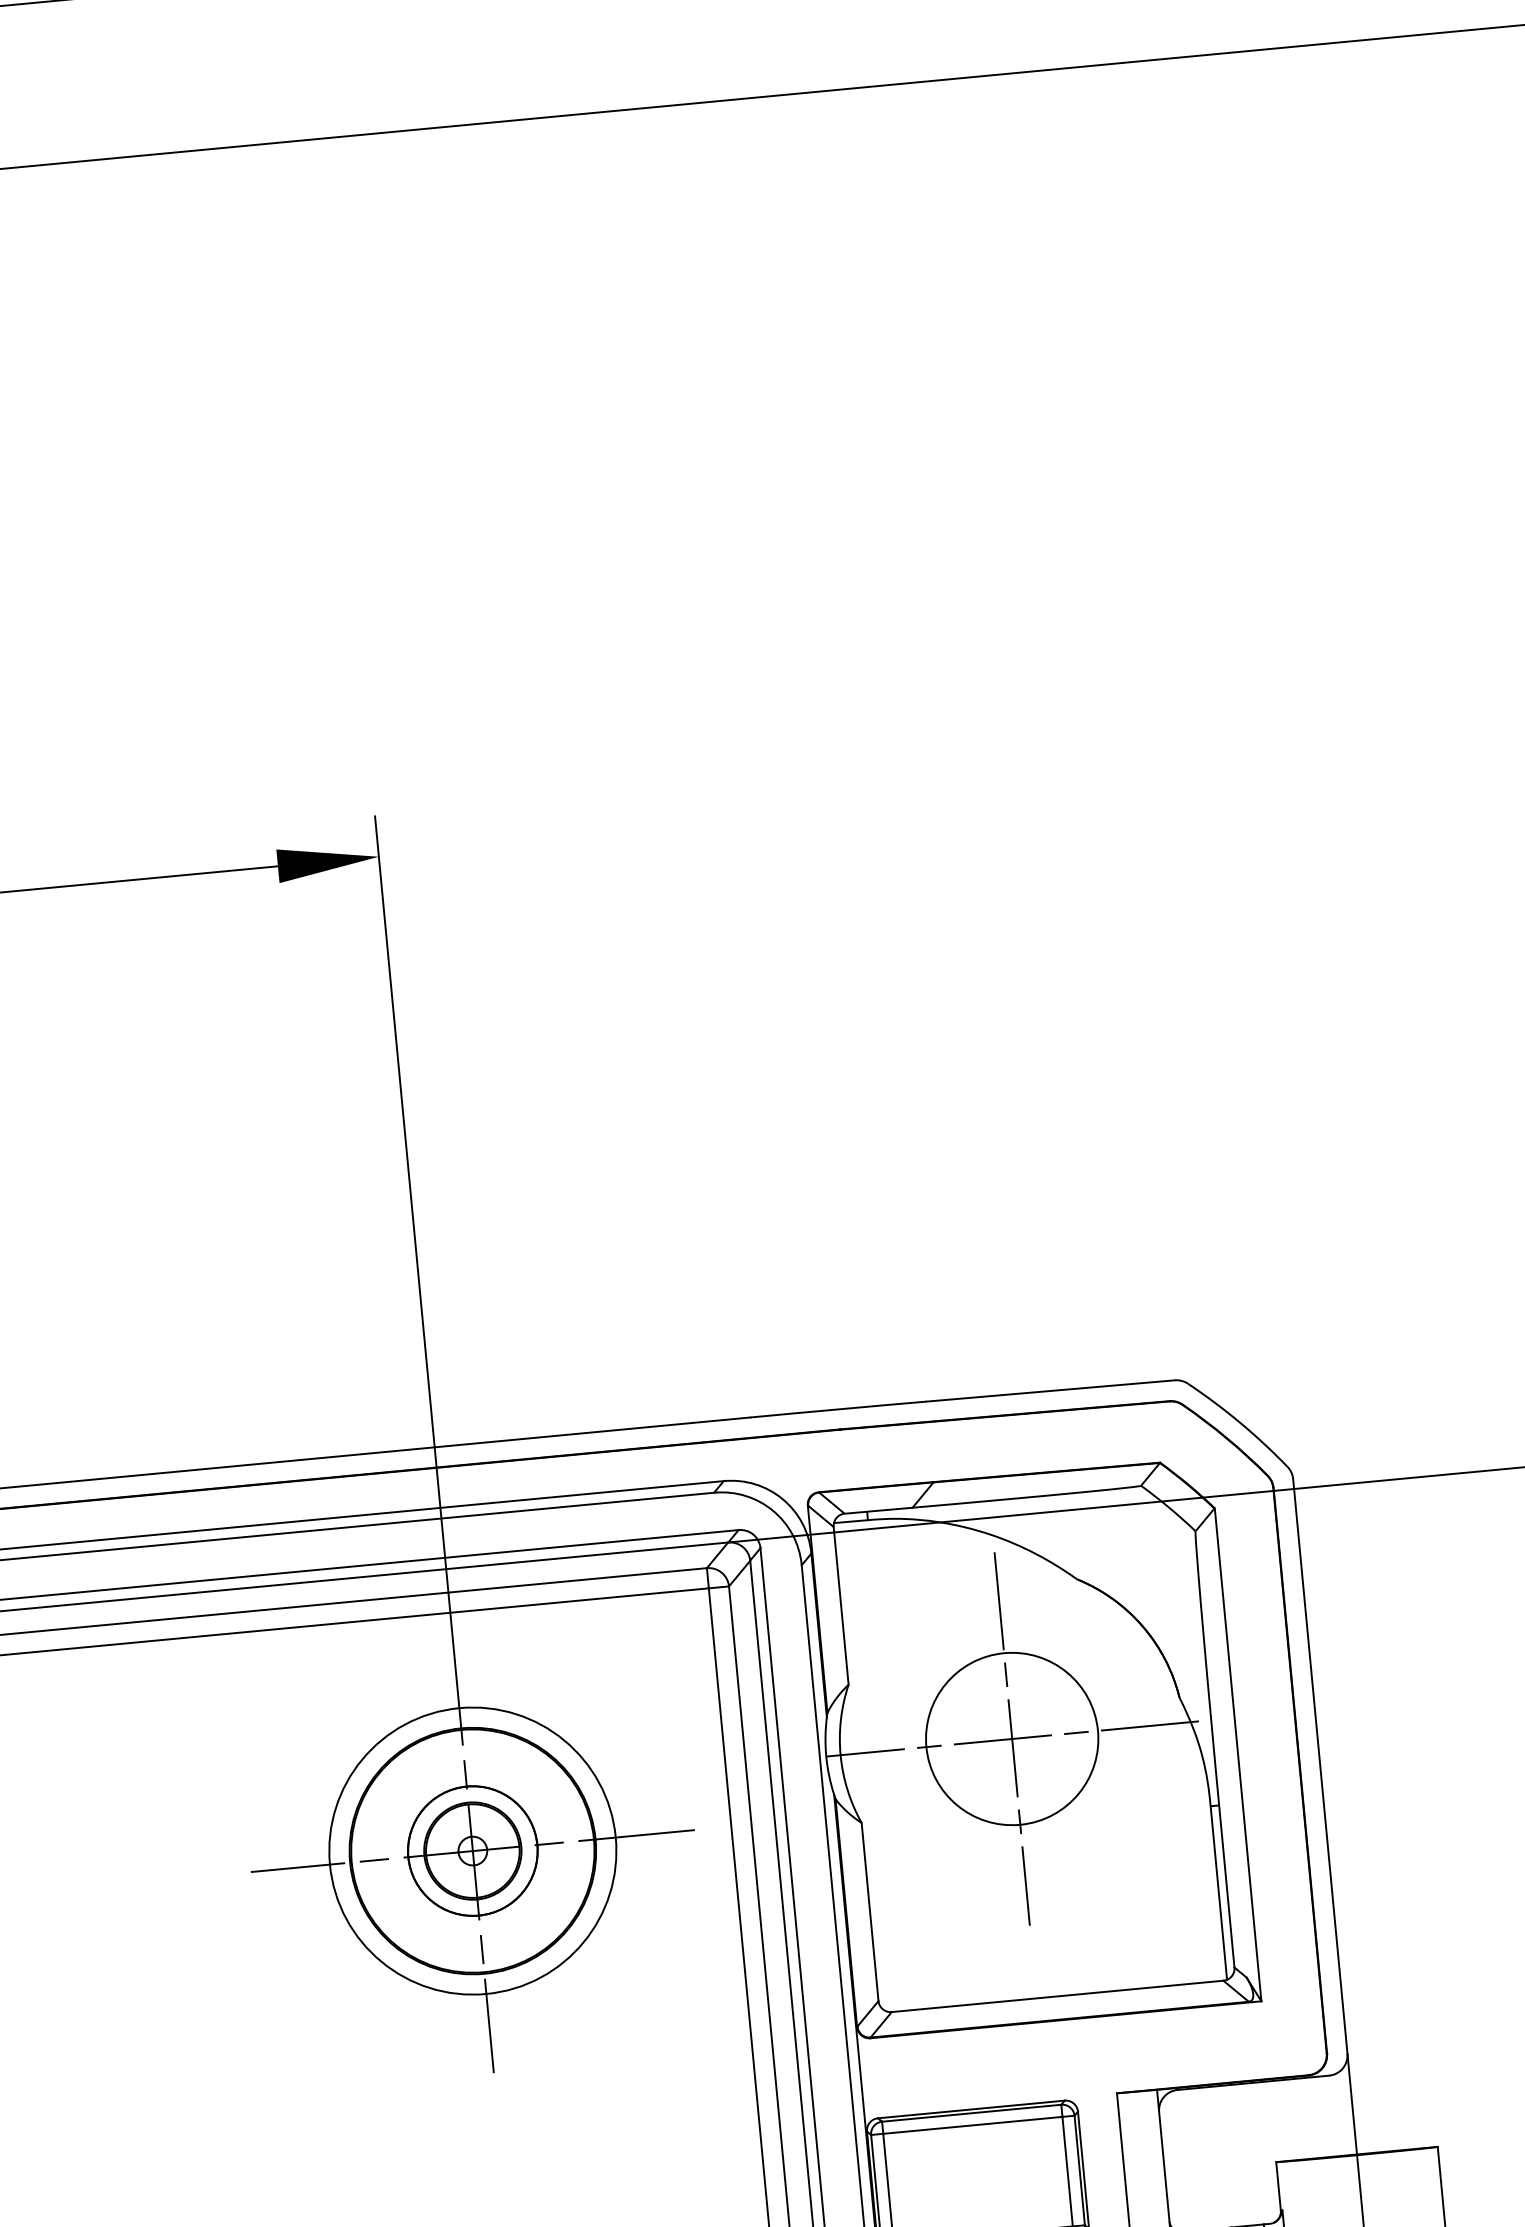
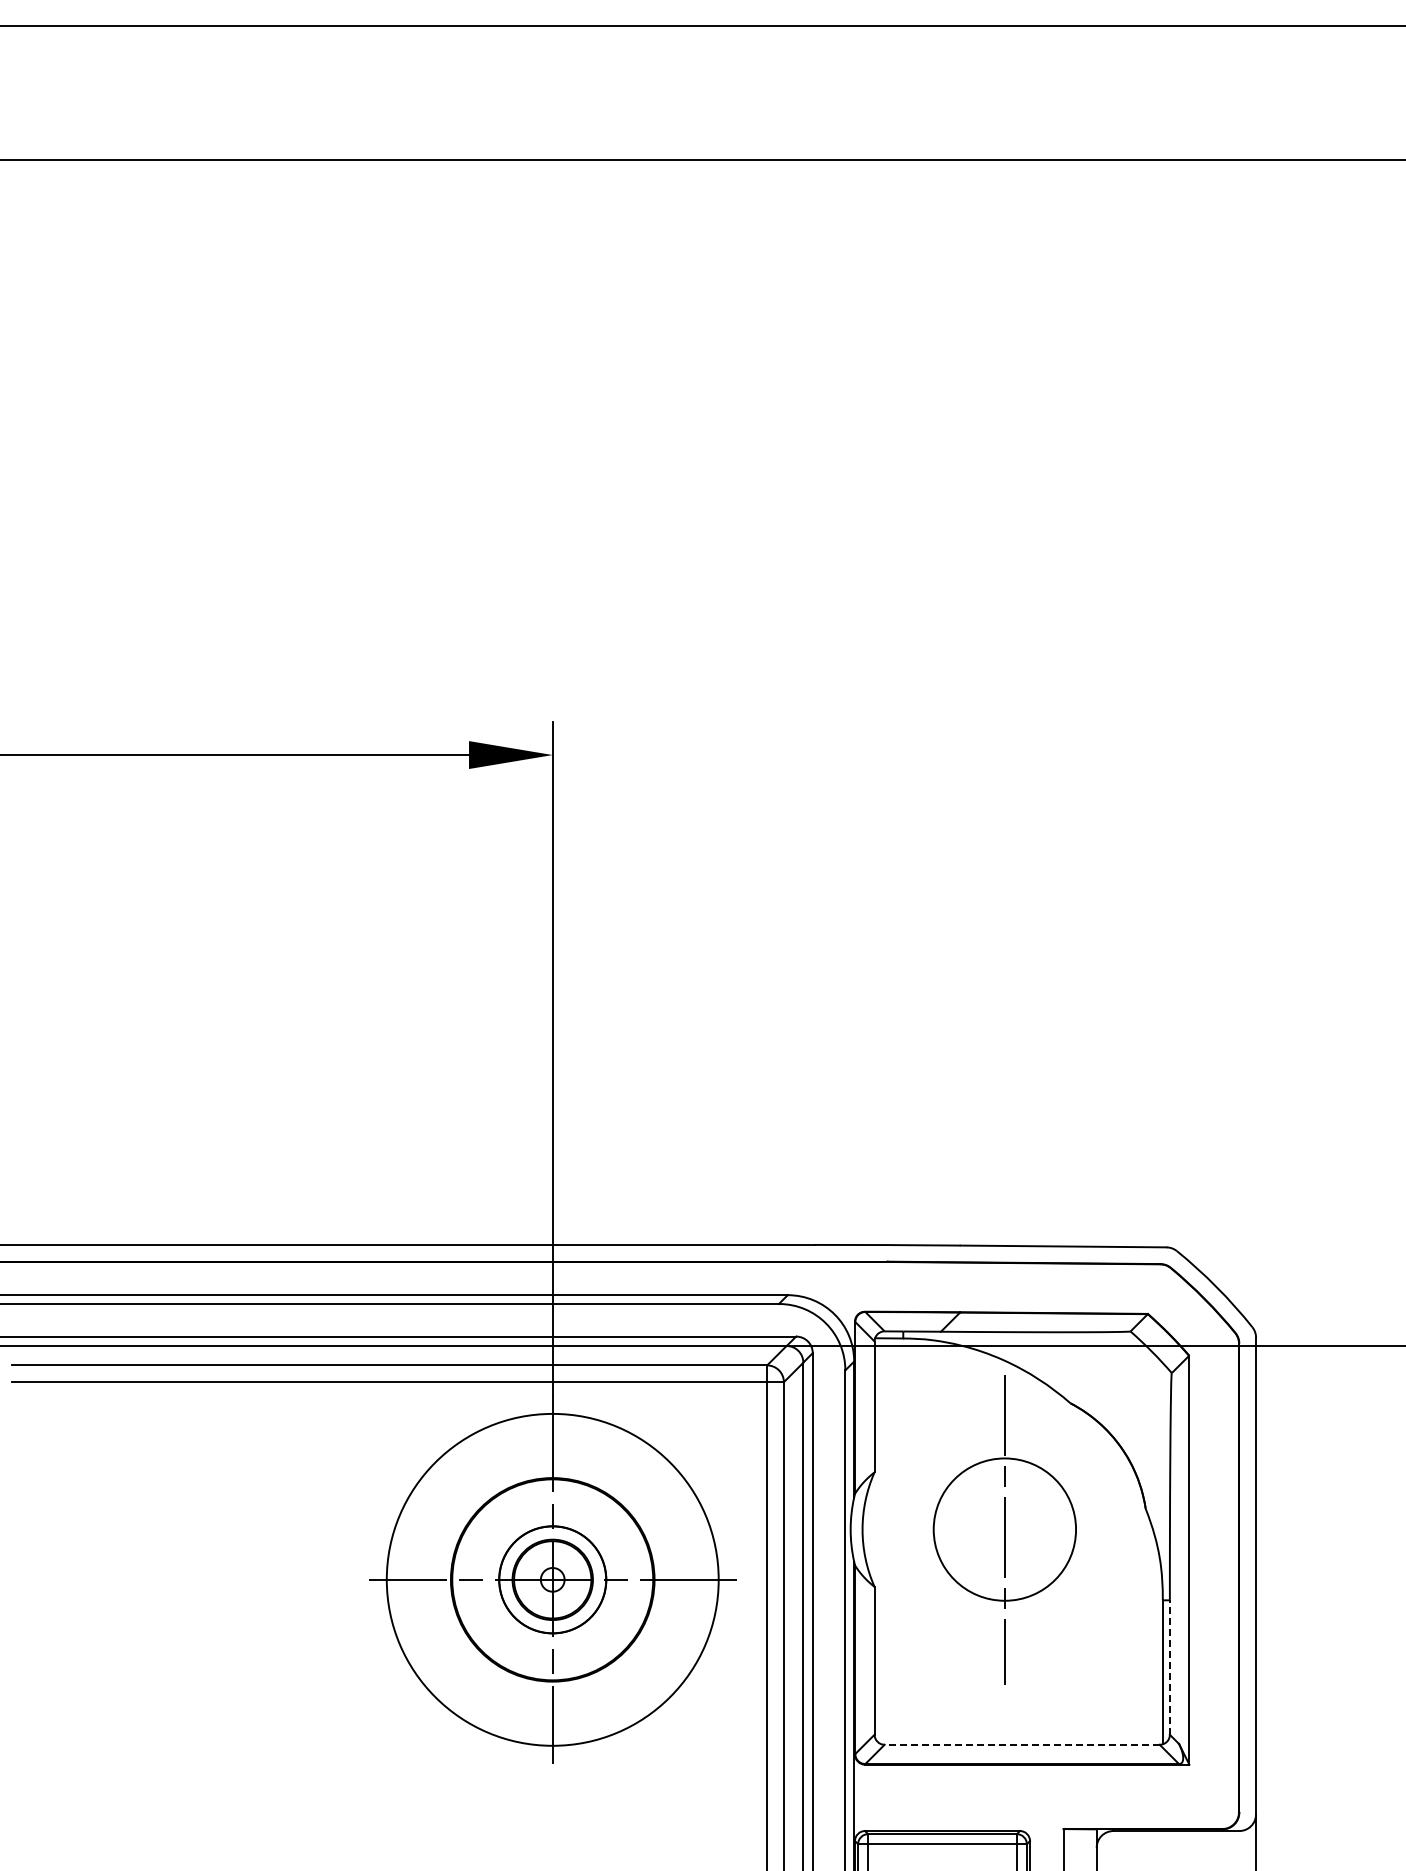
line: (1011, 1738) -> (1004, 1529), removed
circle: (472, 1850) -> (552, 1579), size x1.4
line: (1226, 1886) -> (1169, 1667), solid -> dashed
line: (1057, 1996) -> (1022, 1744), solid -> dashed

